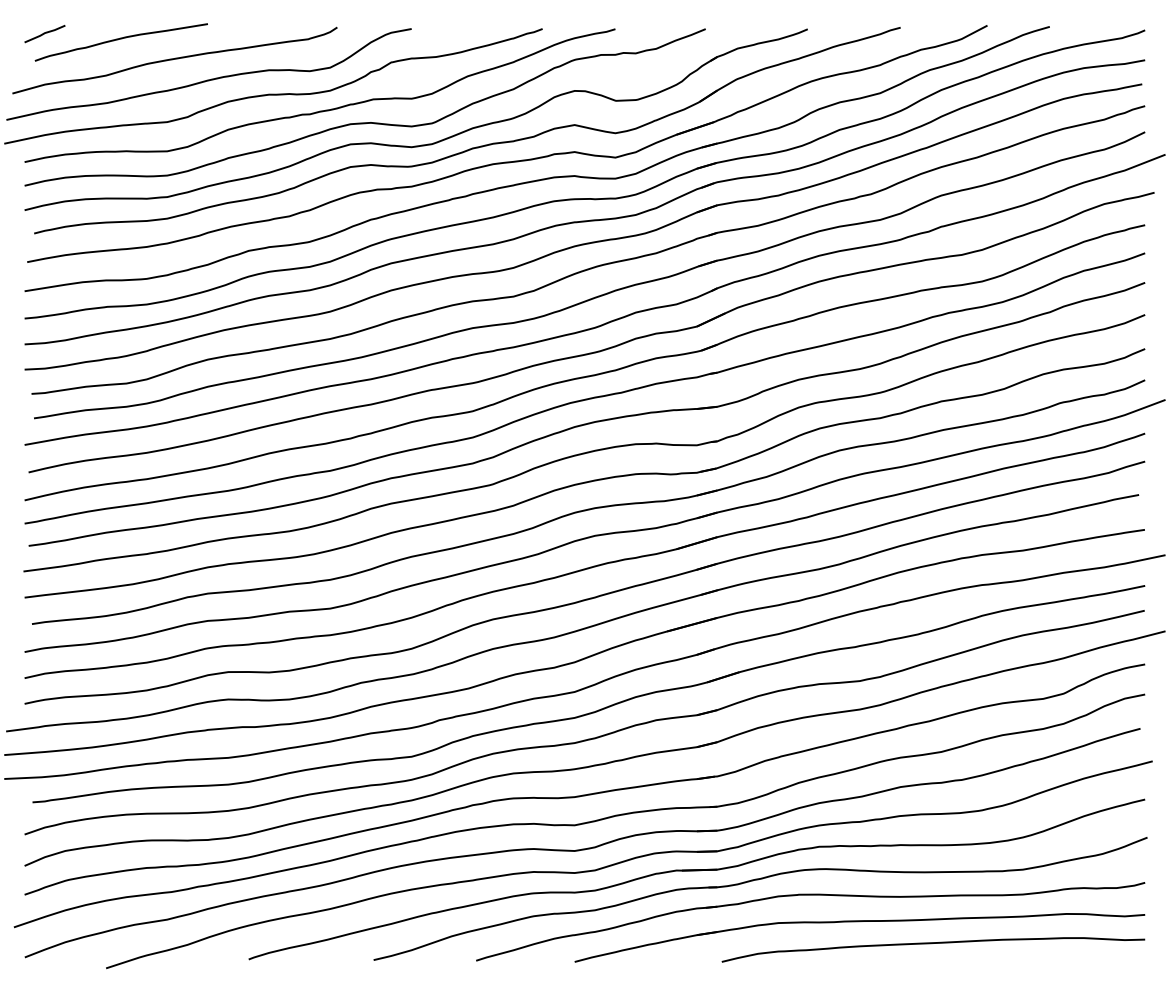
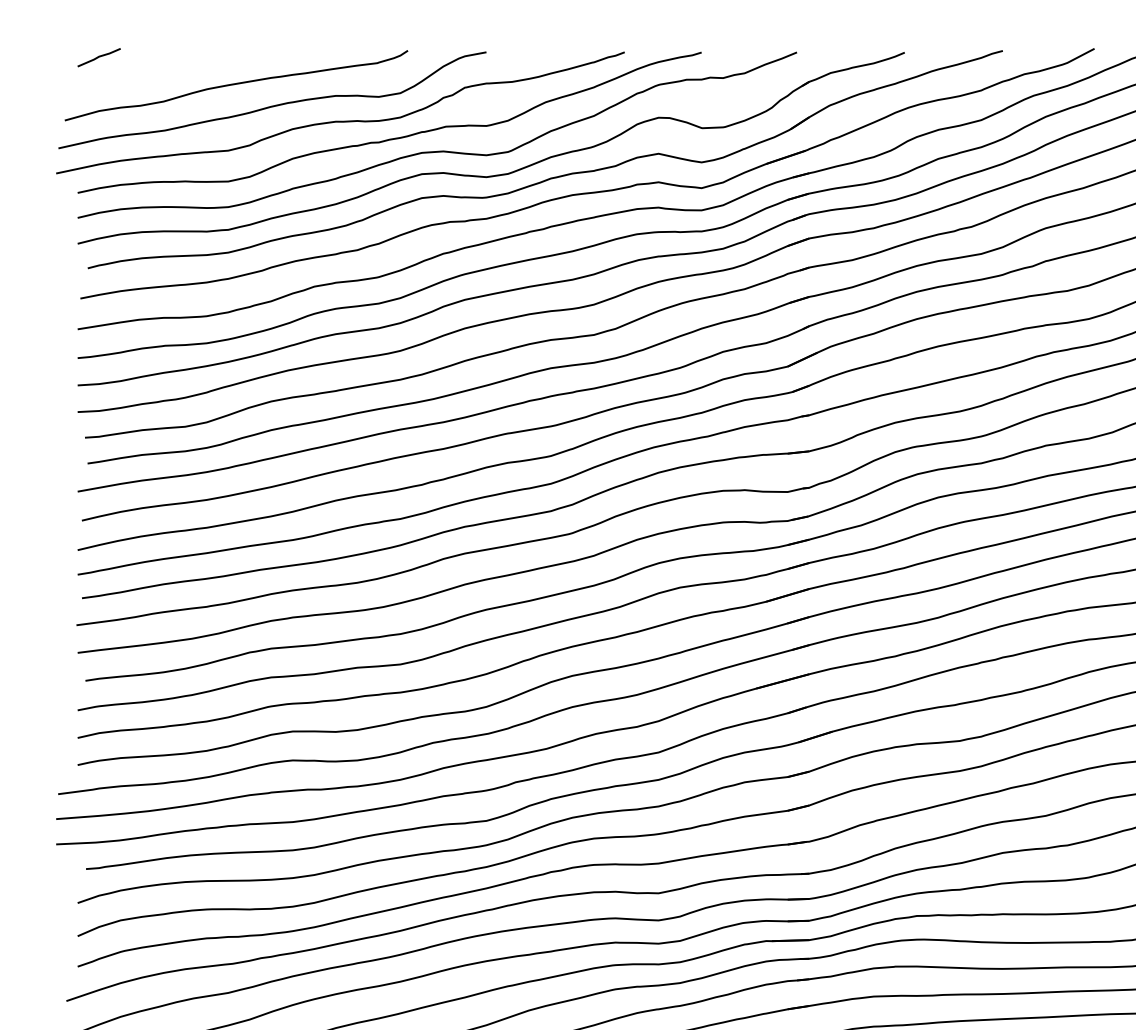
curve: (118, 40) -> (176, 64), removed

